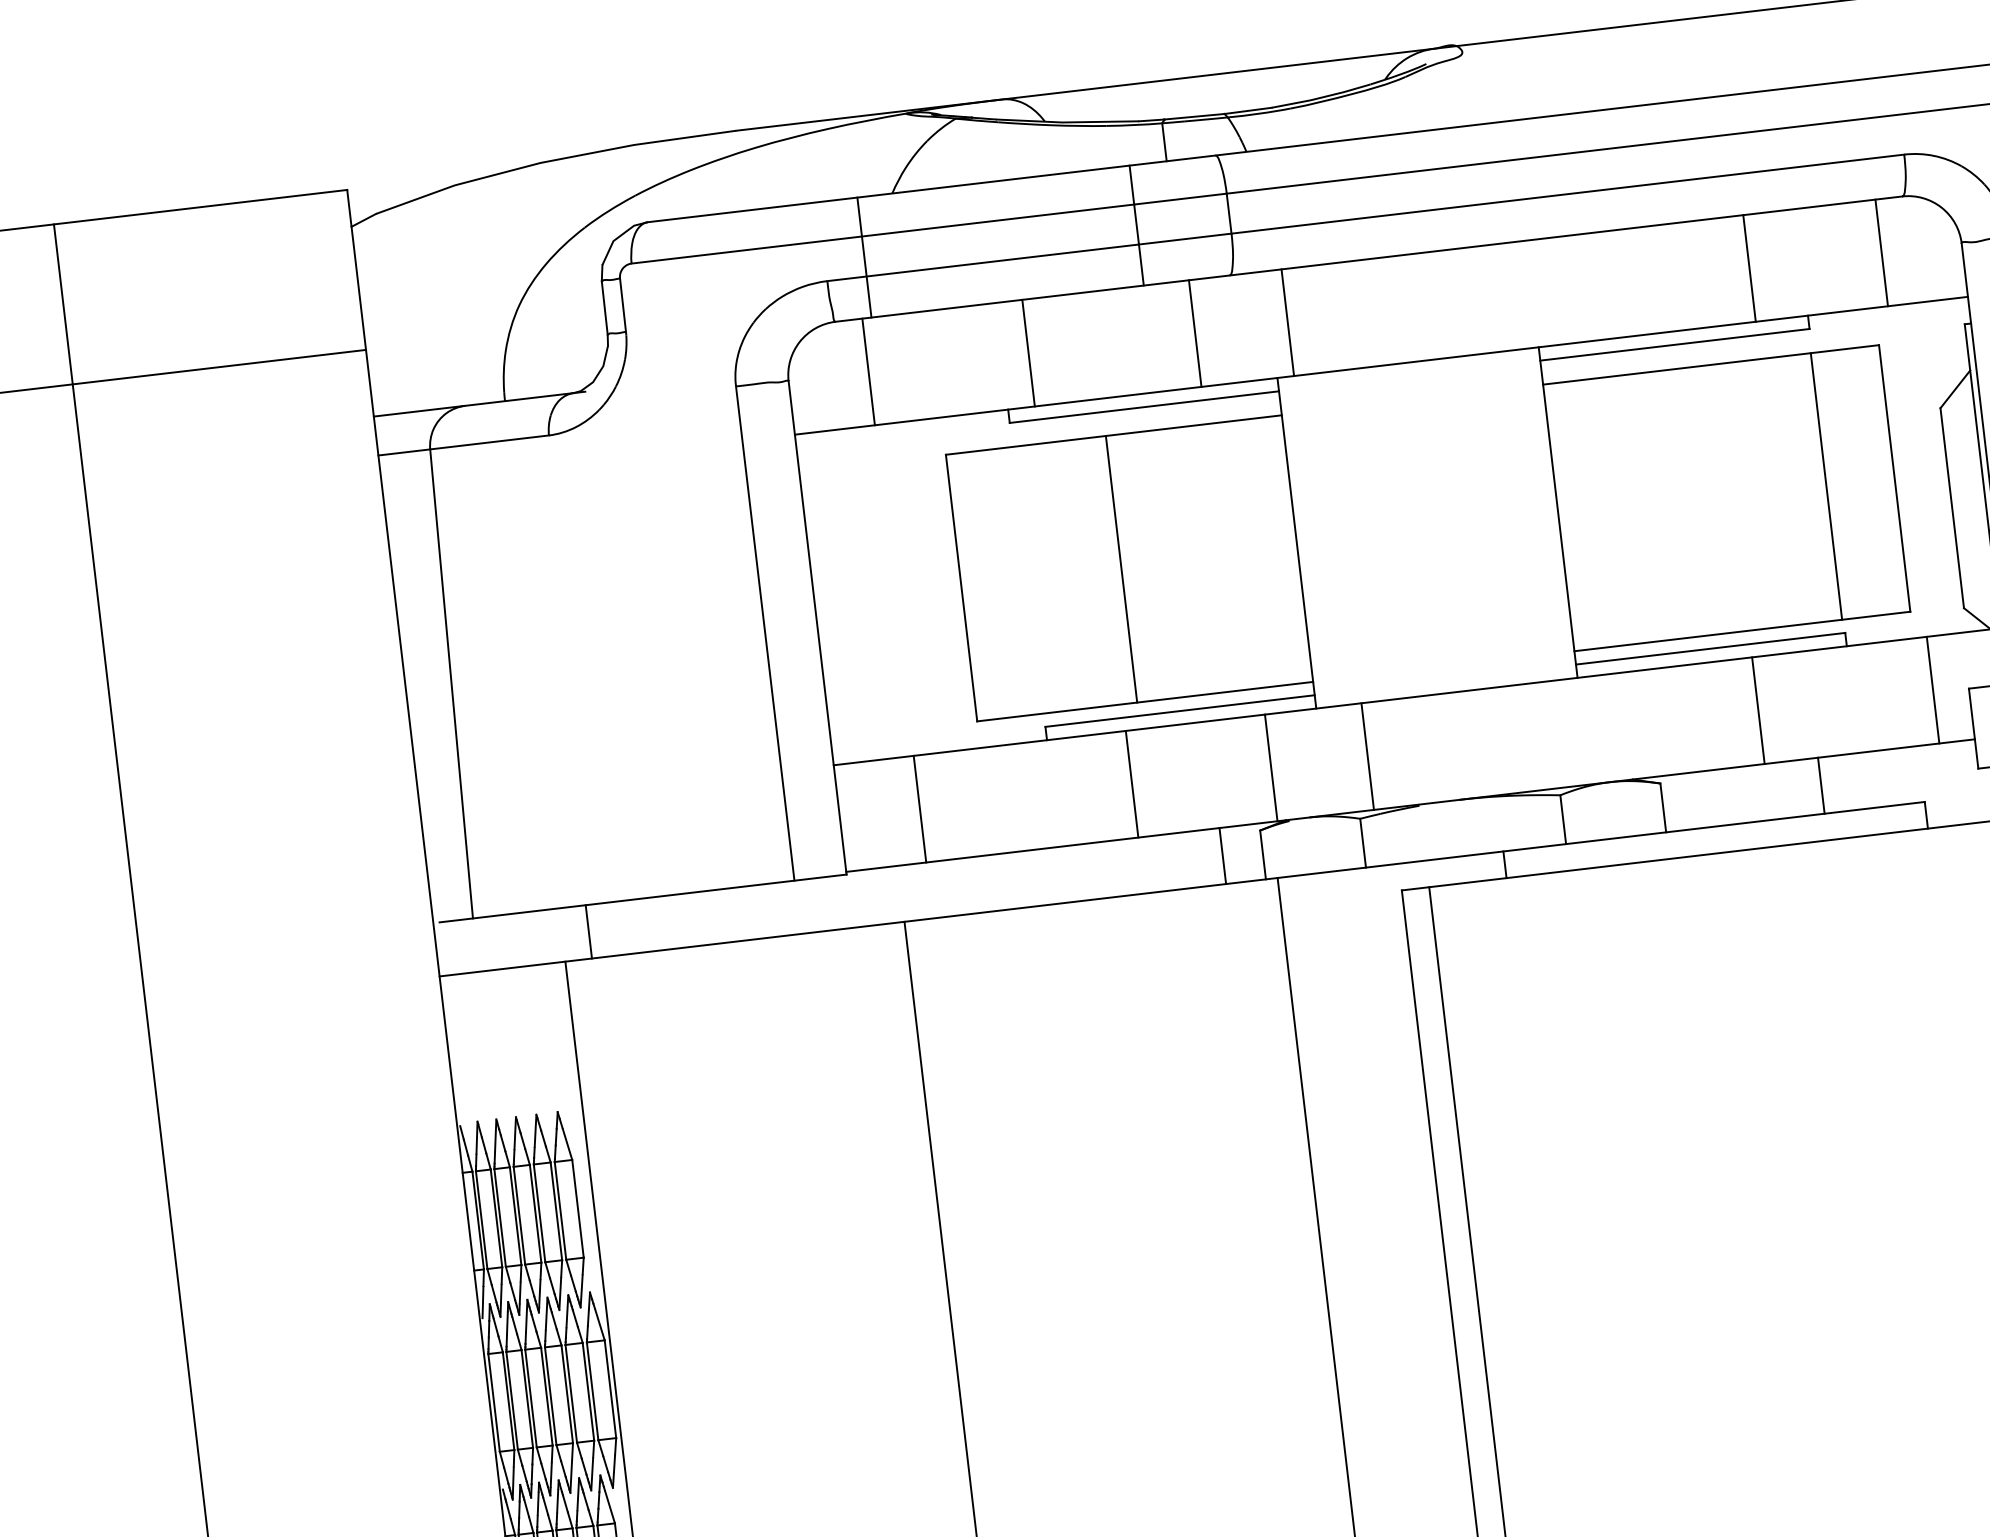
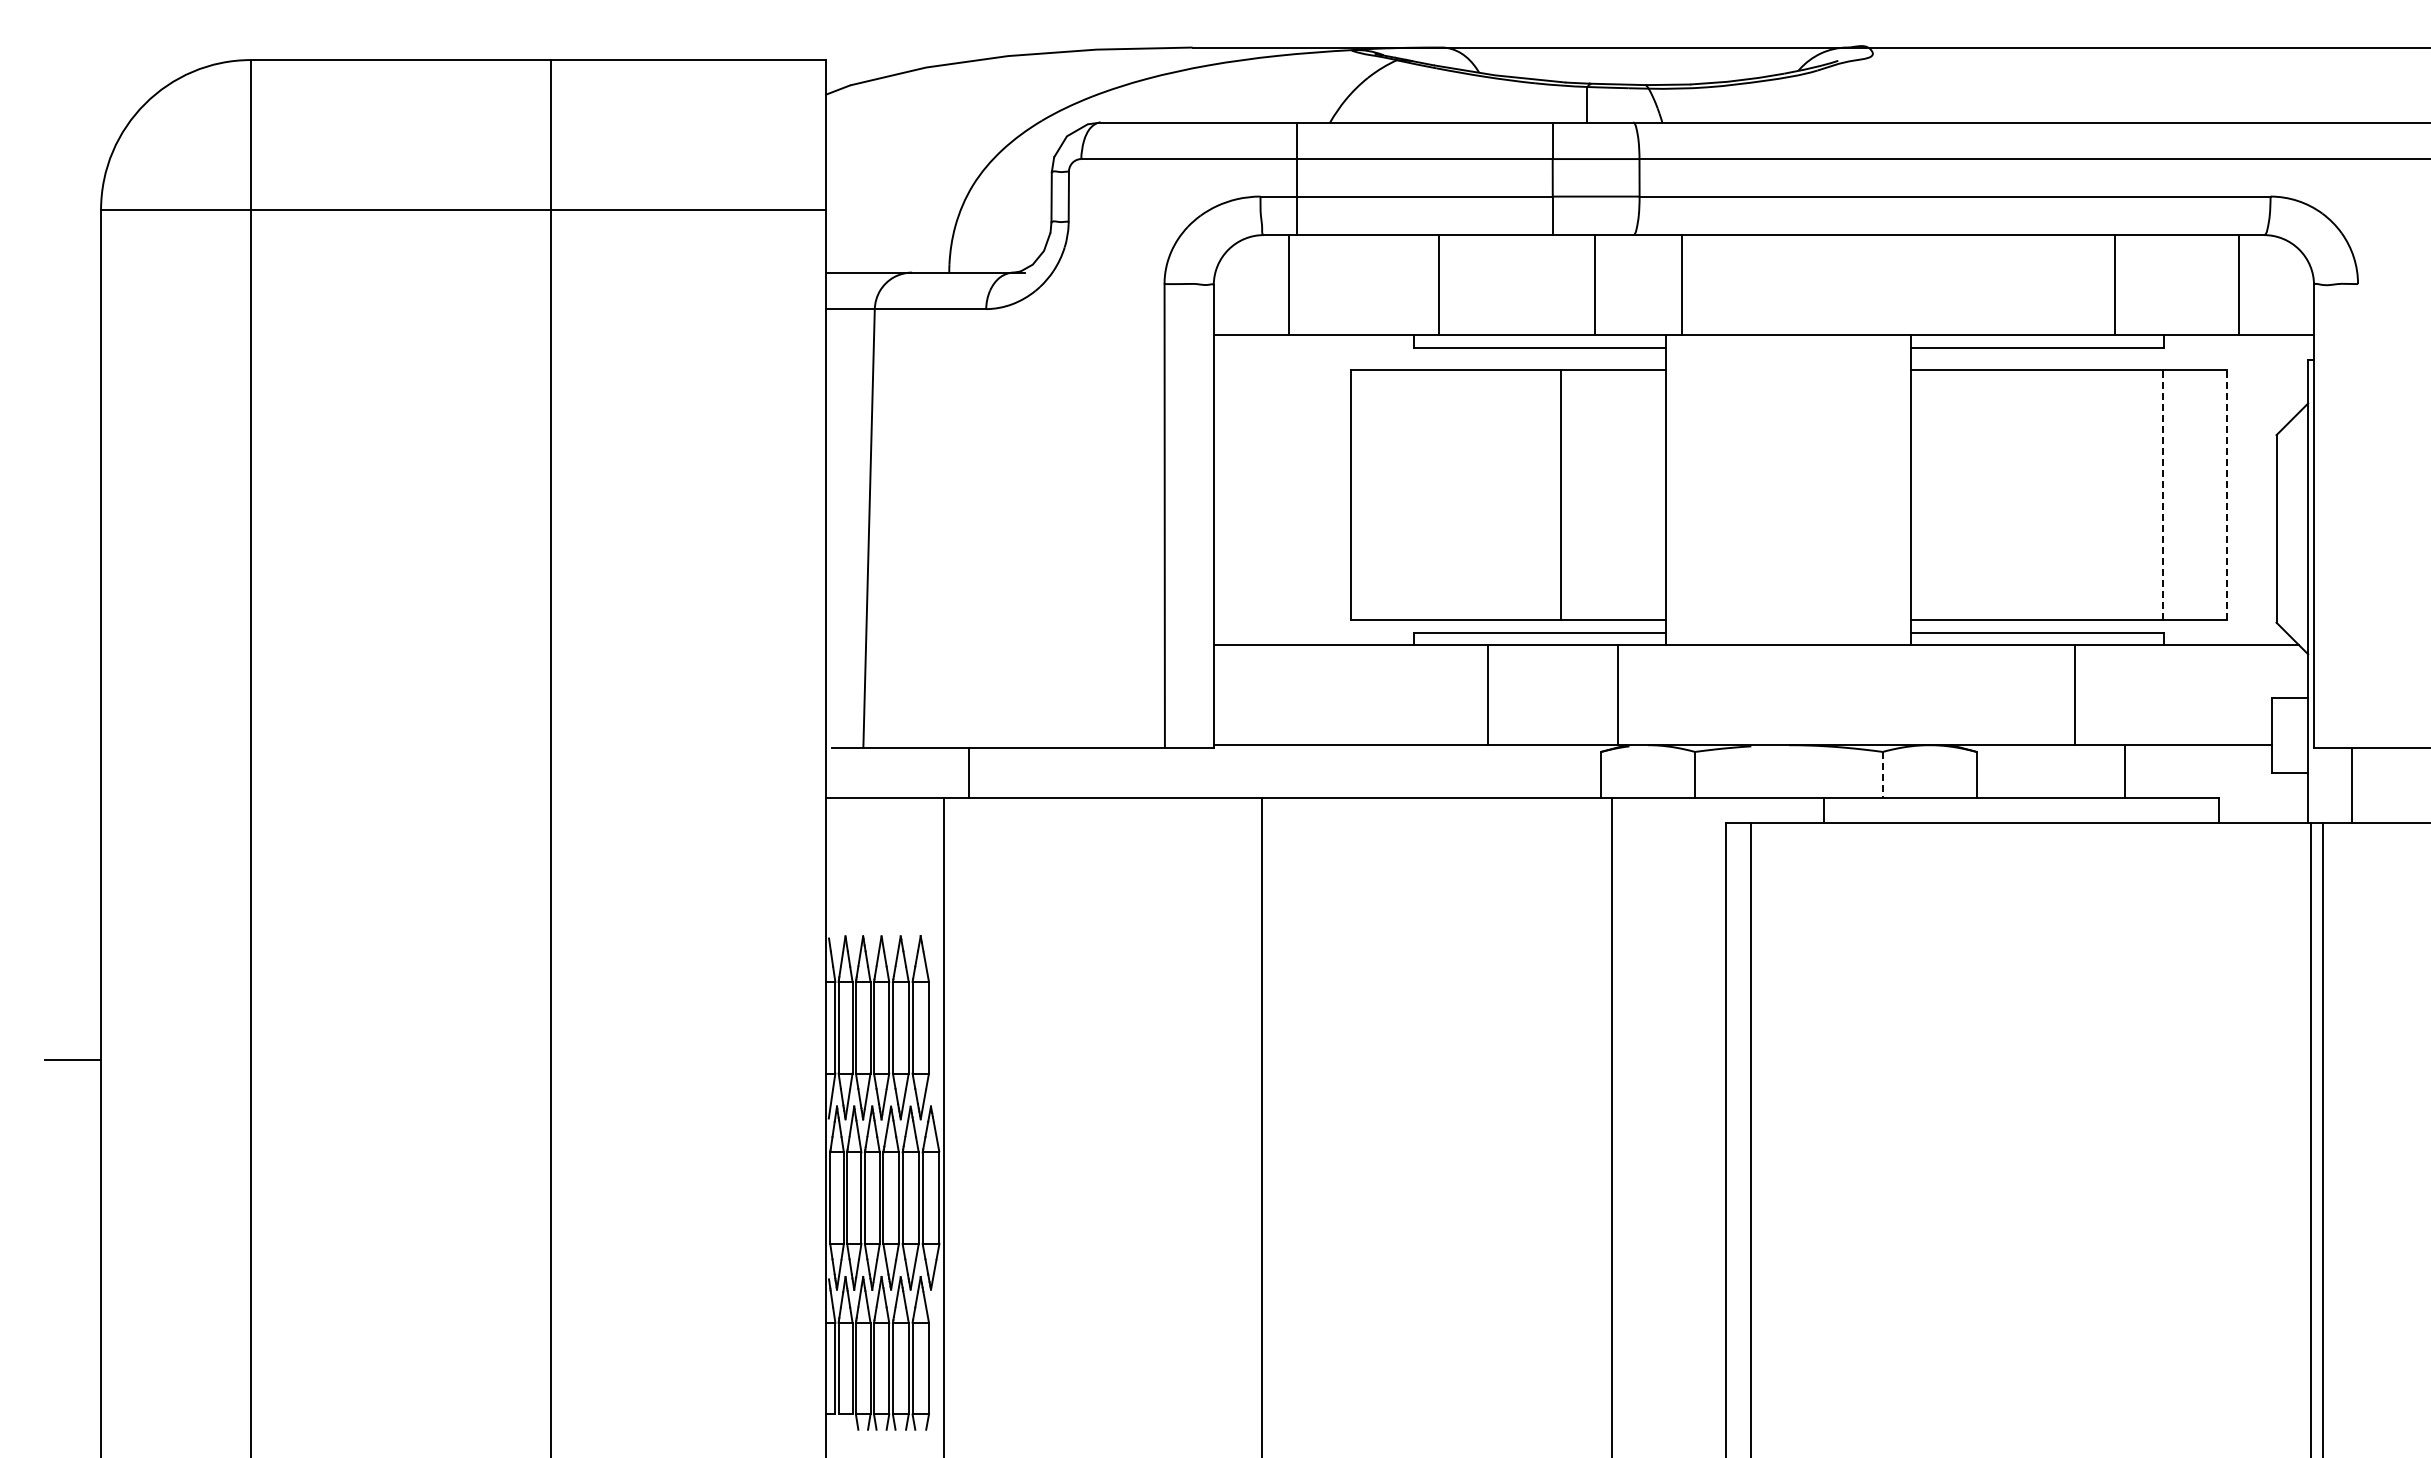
line: (1894, 477) -> (2226, 494), solid -> dashed
line: (1826, 485) -> (2162, 494), solid -> dashed
line: (1121, 569) -> (1561, 495), moved
line: (1933, 690) -> (2239, 695), removed
line: (1367, 756) -> (1708, 695), removed
line: (919, 809) -> (1288, 695), removed
line: (1562, 819) -> (1882, 774), solid -> dashed
line: (1222, 856) -> (1563, 771), removed

